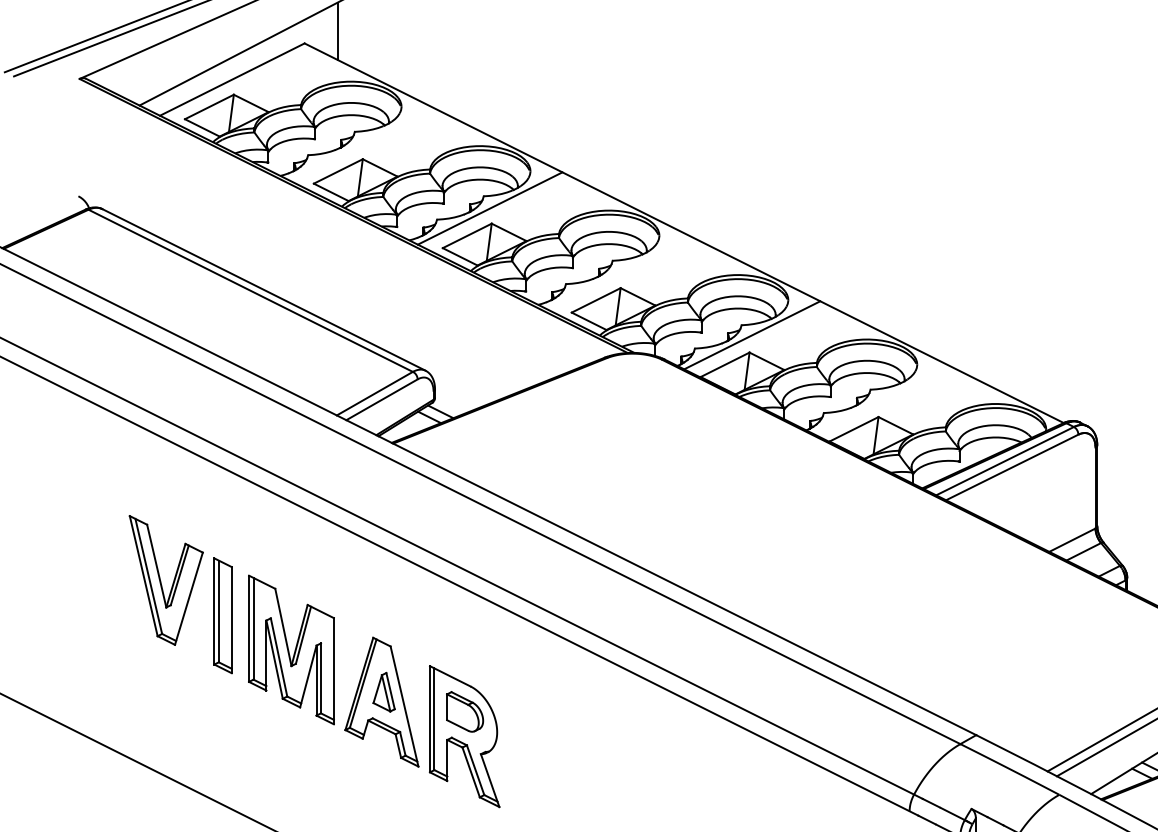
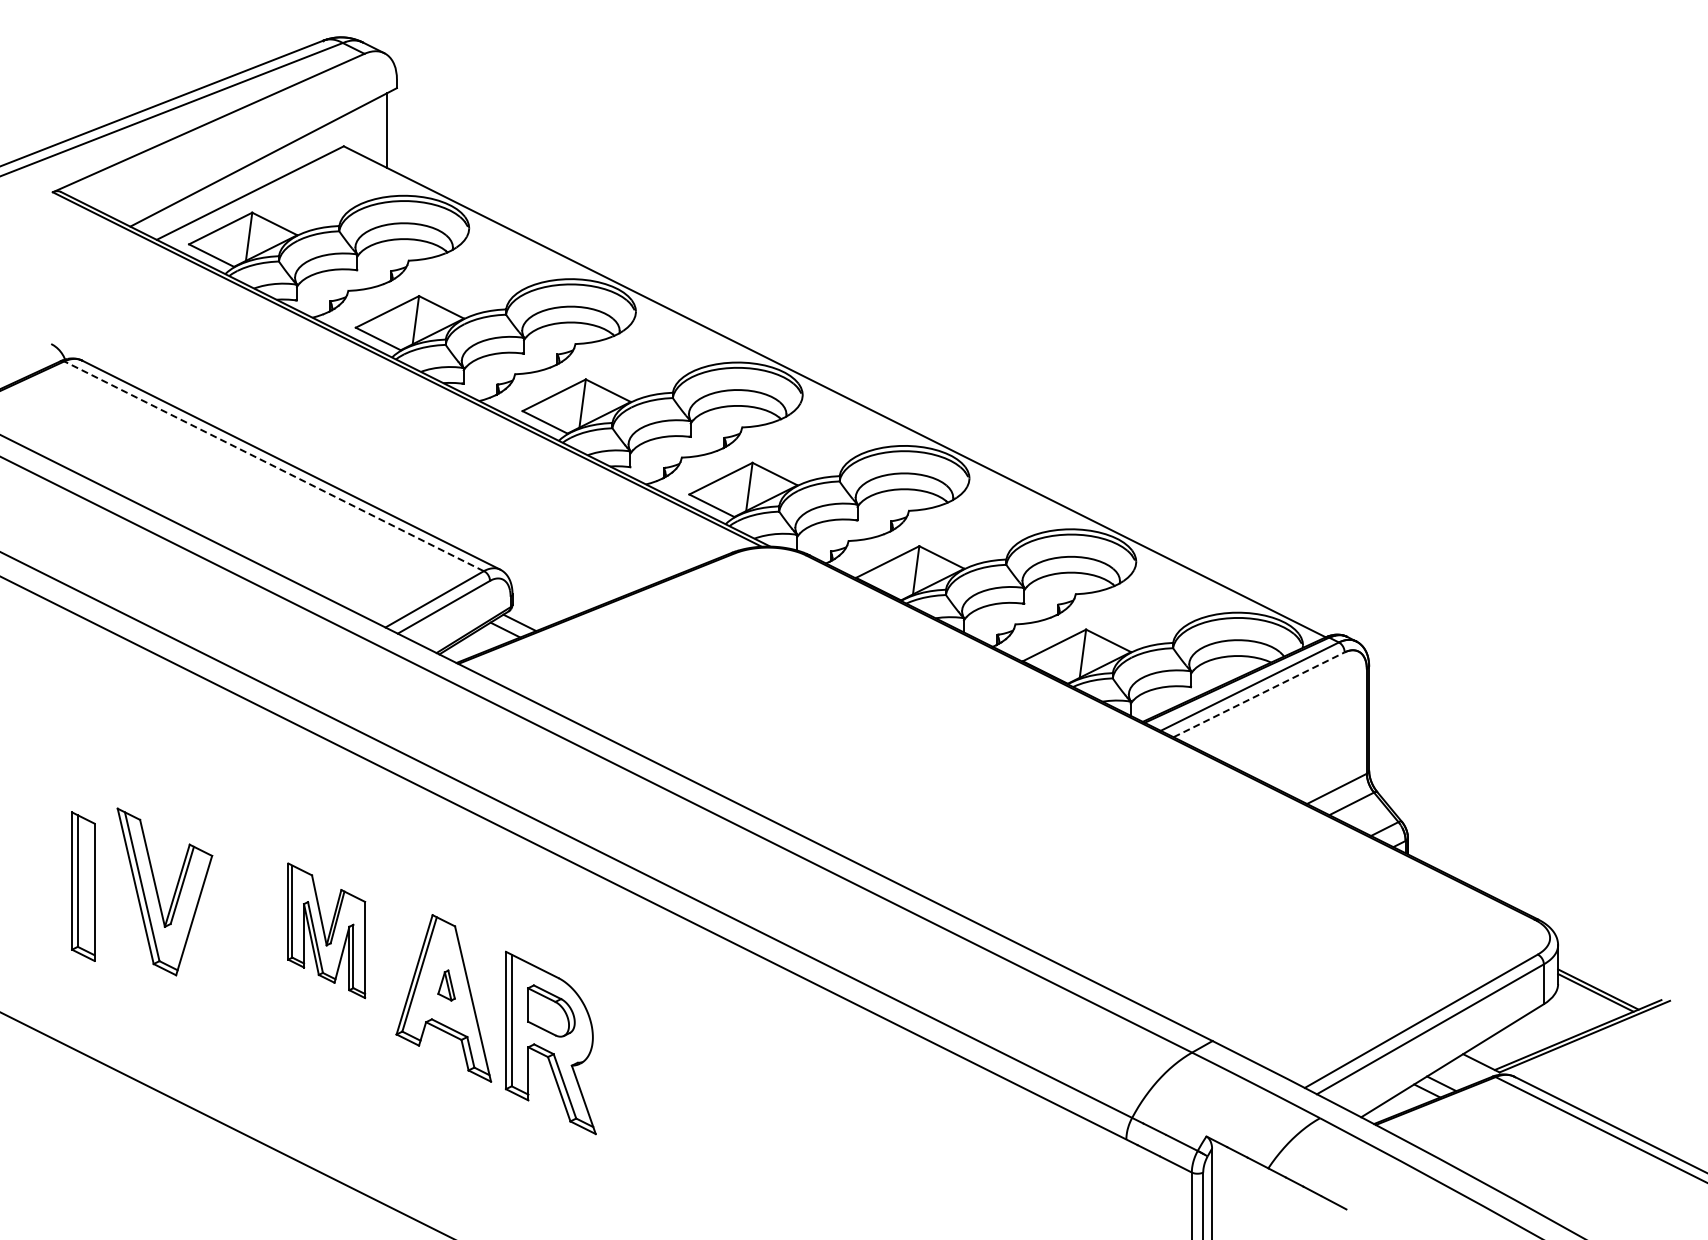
line: (489, 208) -> (583, 359), removed
line: (251, 290) -> (274, 466), solid -> dashed
line: (752, 335) -> (922, 523), removed
line: (1012, 467) -> (1259, 694), solid -> dashed
part: (161, 581) -> (158, 893), moved
part: (223, 615) -> (83, 886), moved
part: (291, 649) -> (326, 930), size x0.7
part: (384, 692) -> (446, 985), size x0.6

